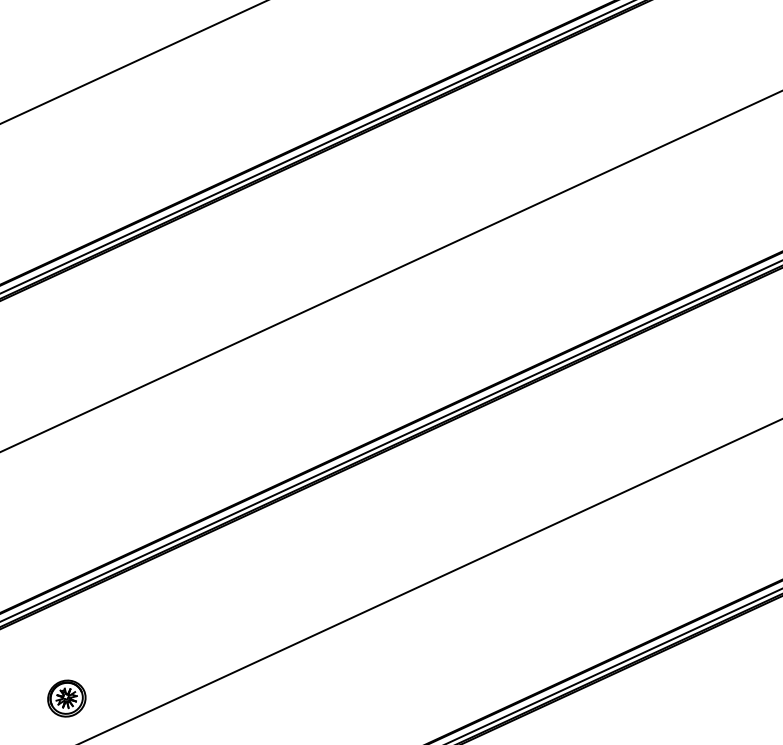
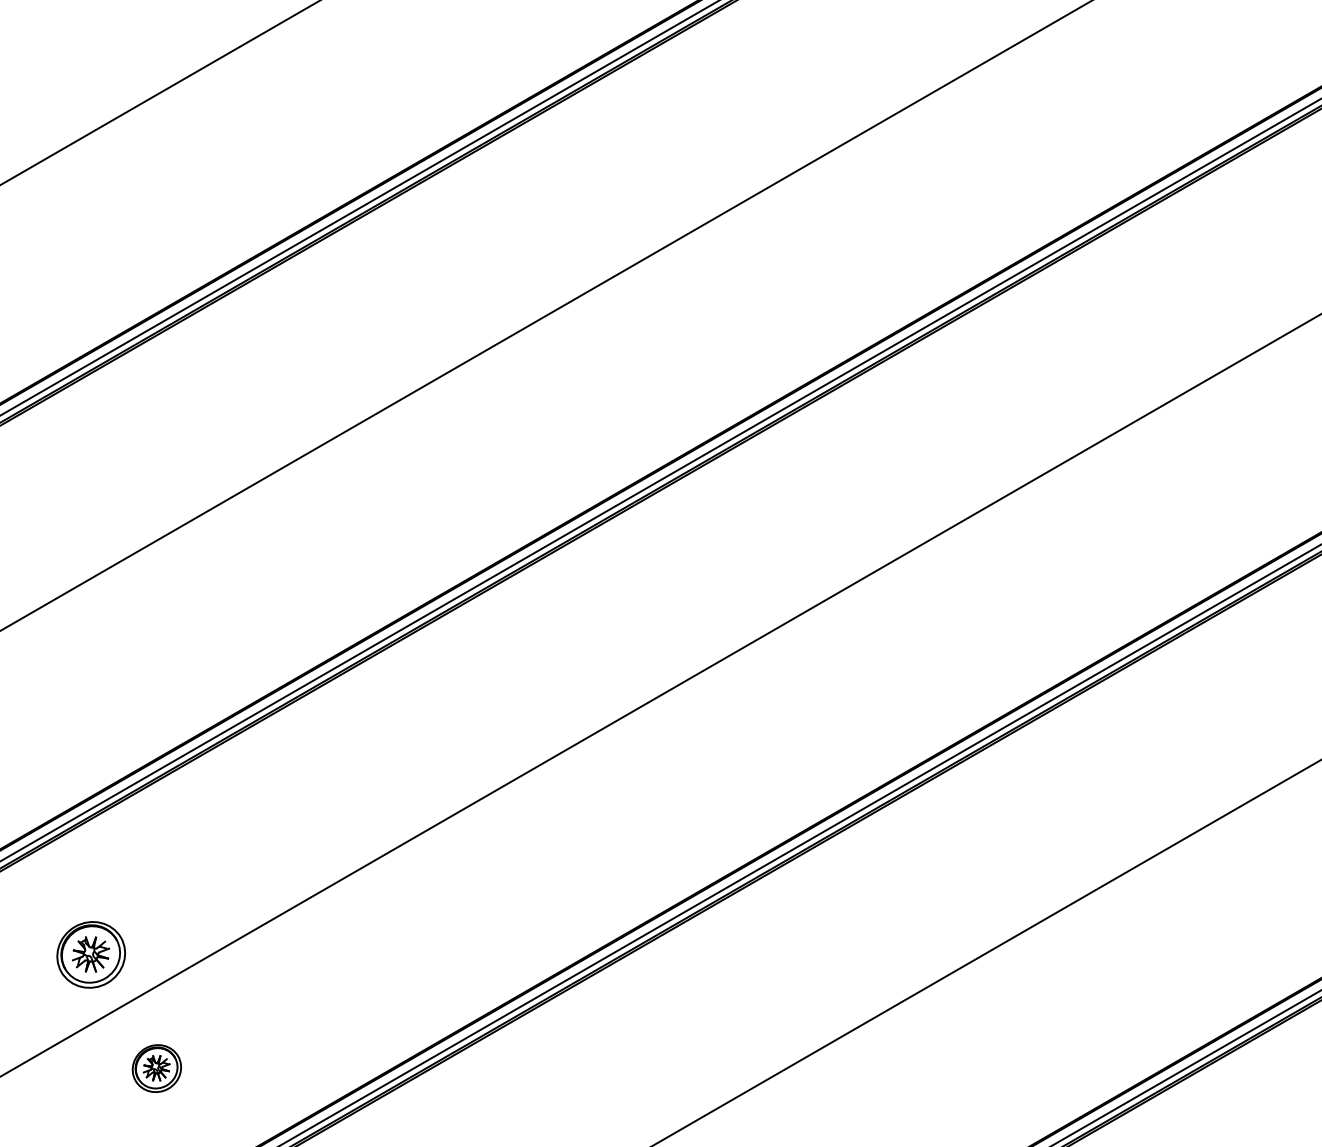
part: (67, 698) -> (91, 954), size x1.4

